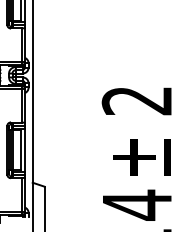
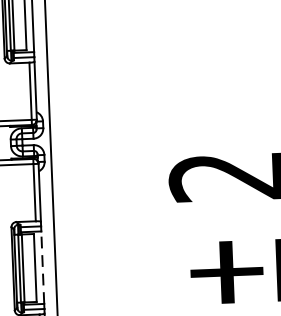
line: (25, 150) -> (43, 267), solid -> dashed

